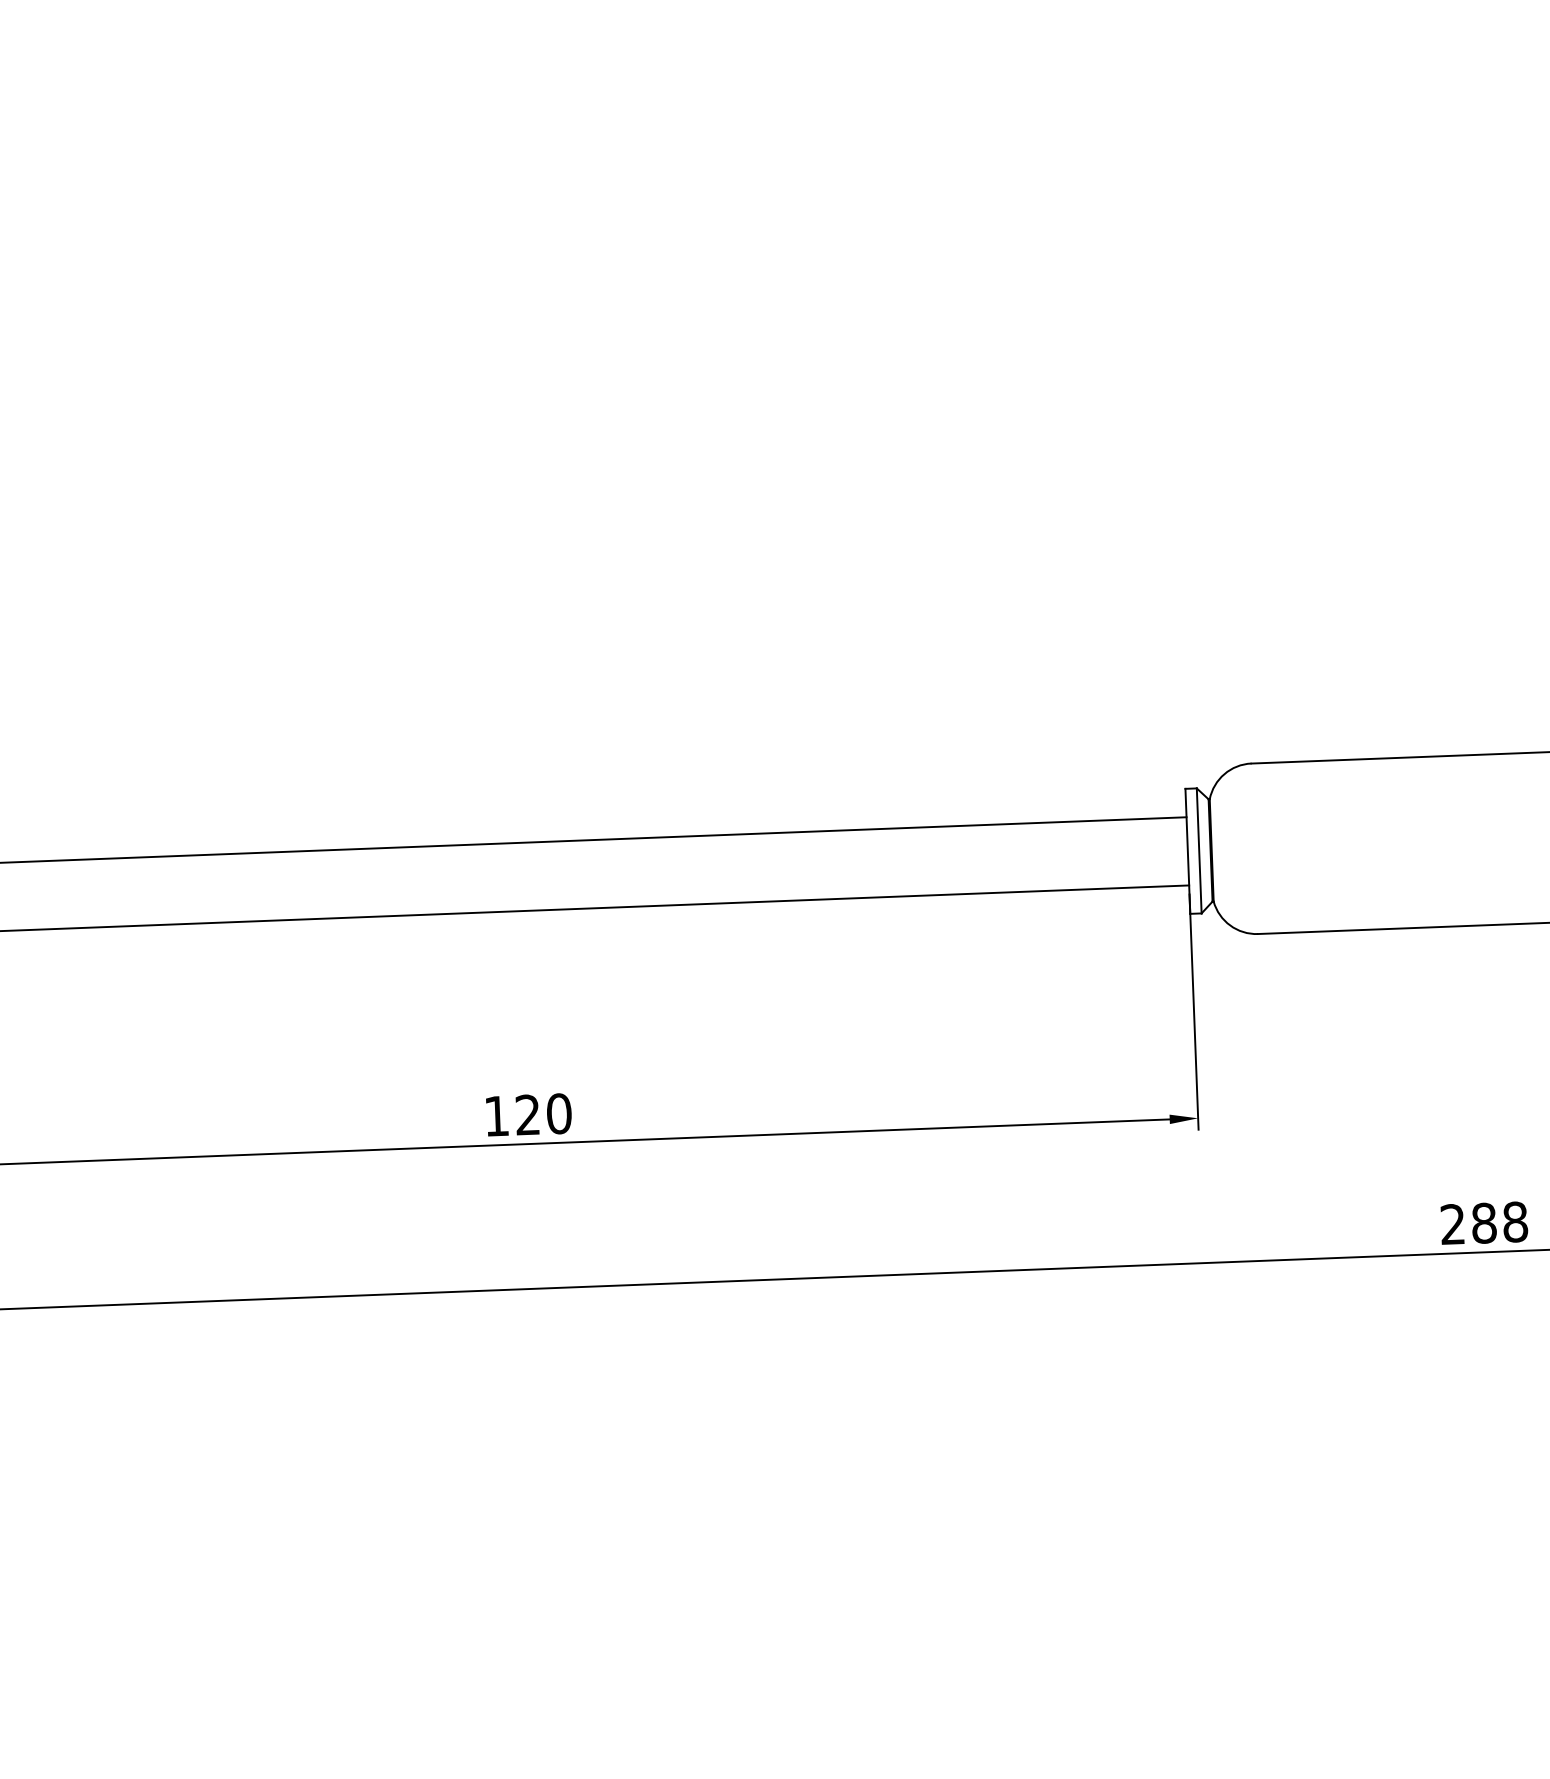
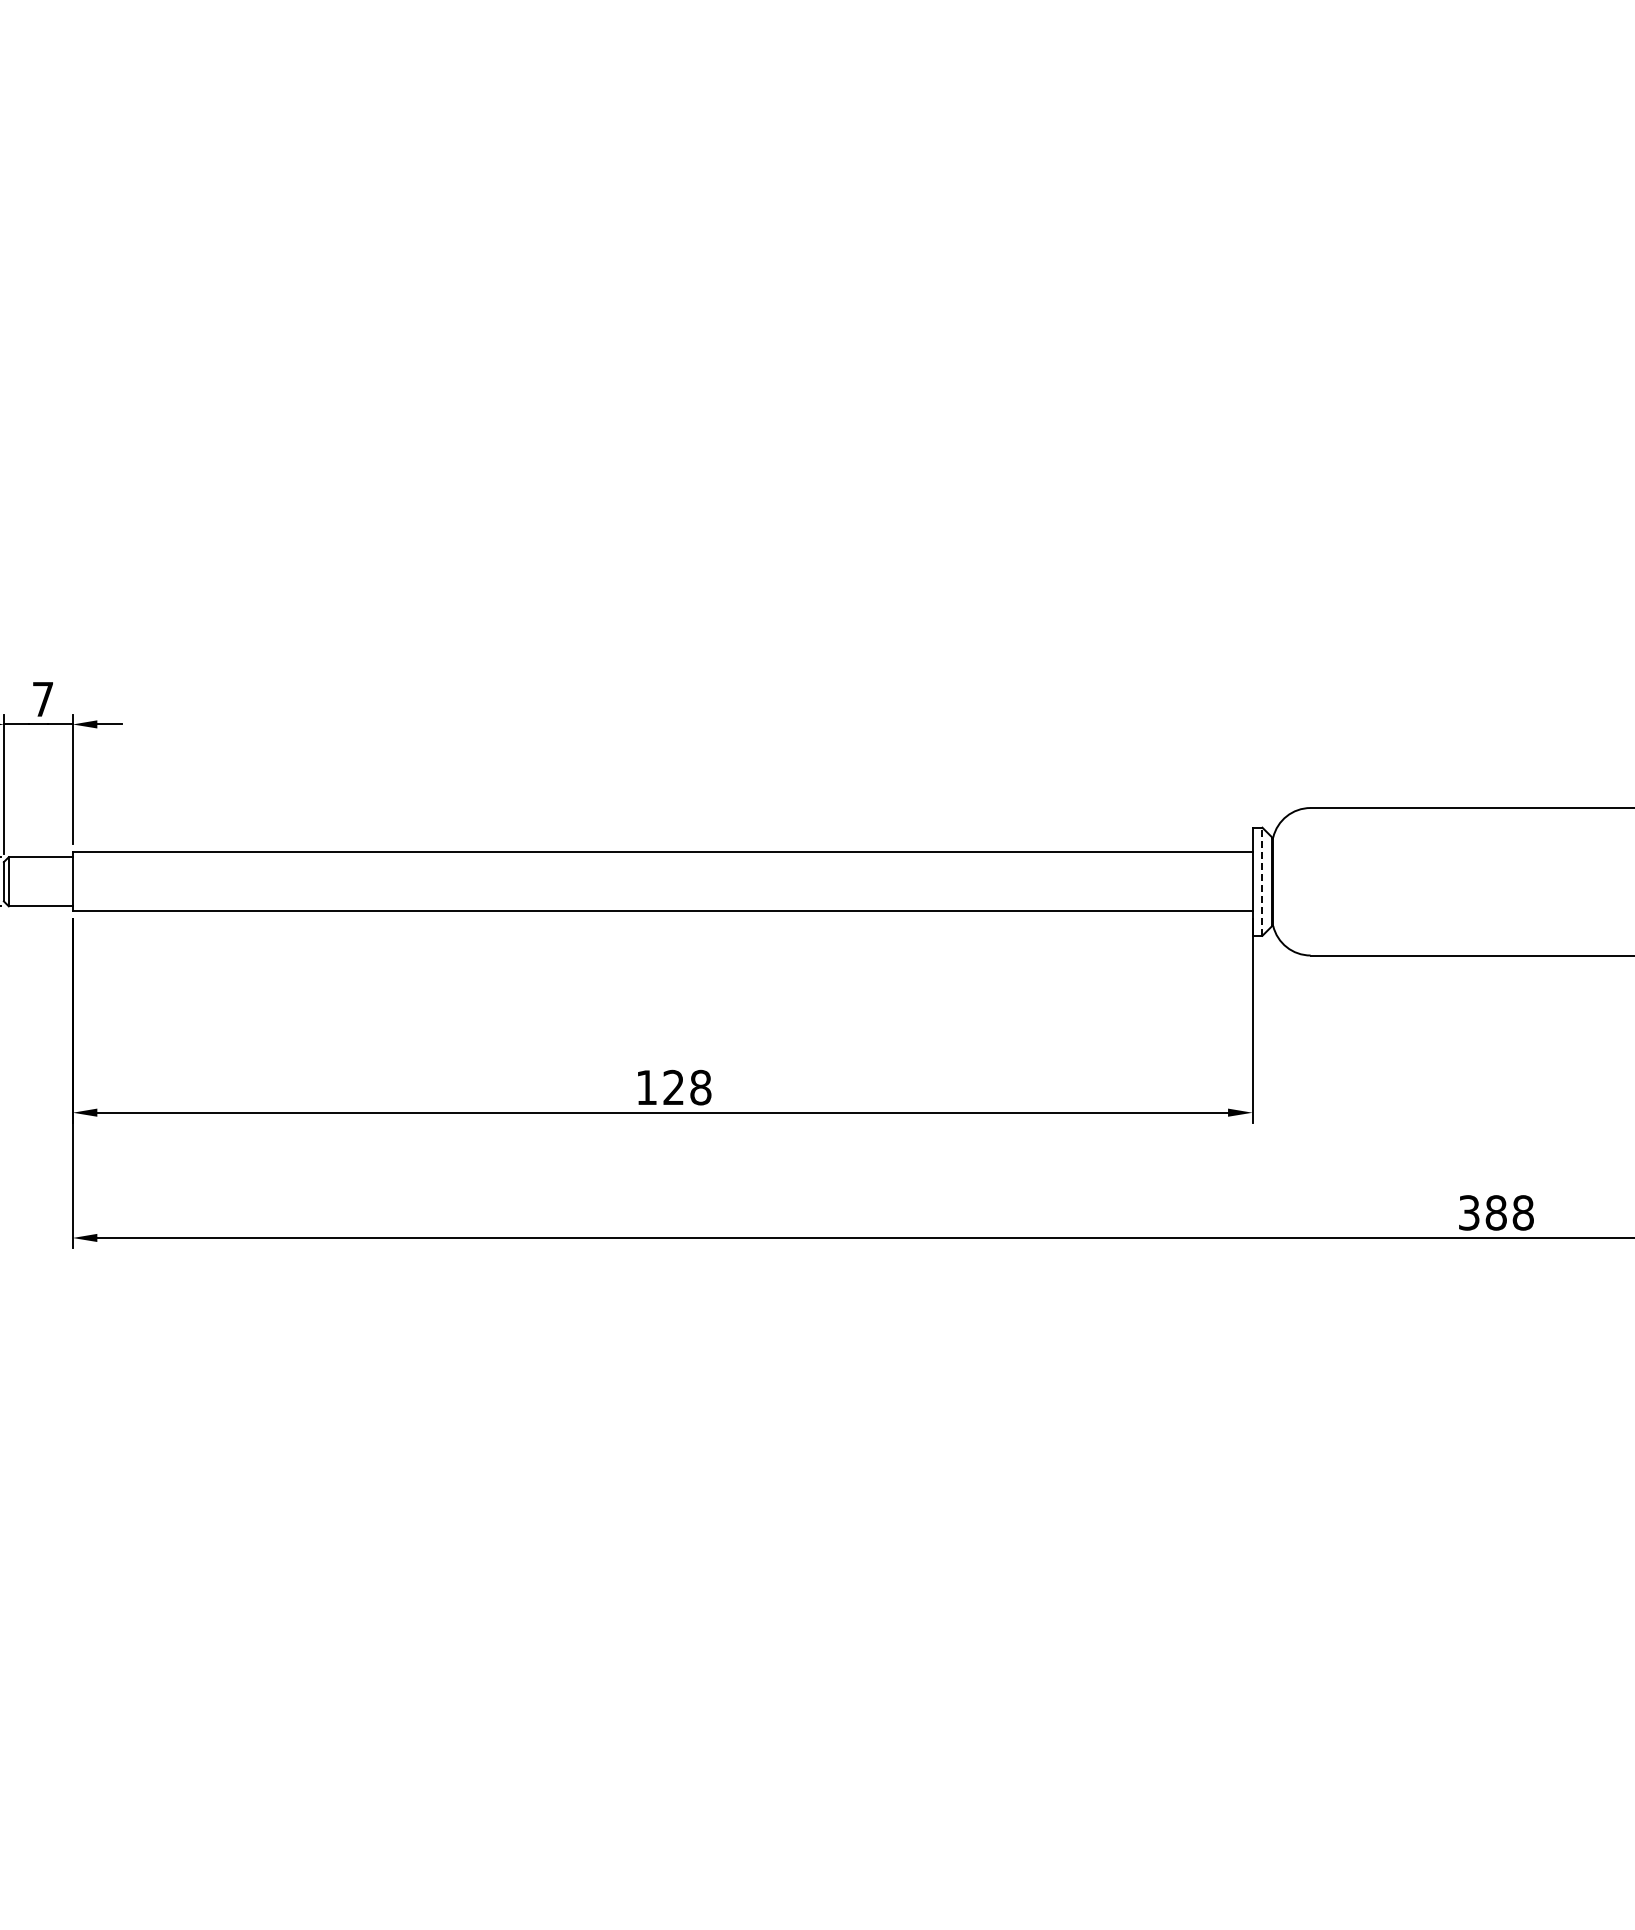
line: (1199, 850) -> (1262, 881), solid -> dashed
text: (558, 1113) -> (700, 1087), 120 -> 128
text: (1453, 1224) -> (1469, 1212), 288 -> 388

